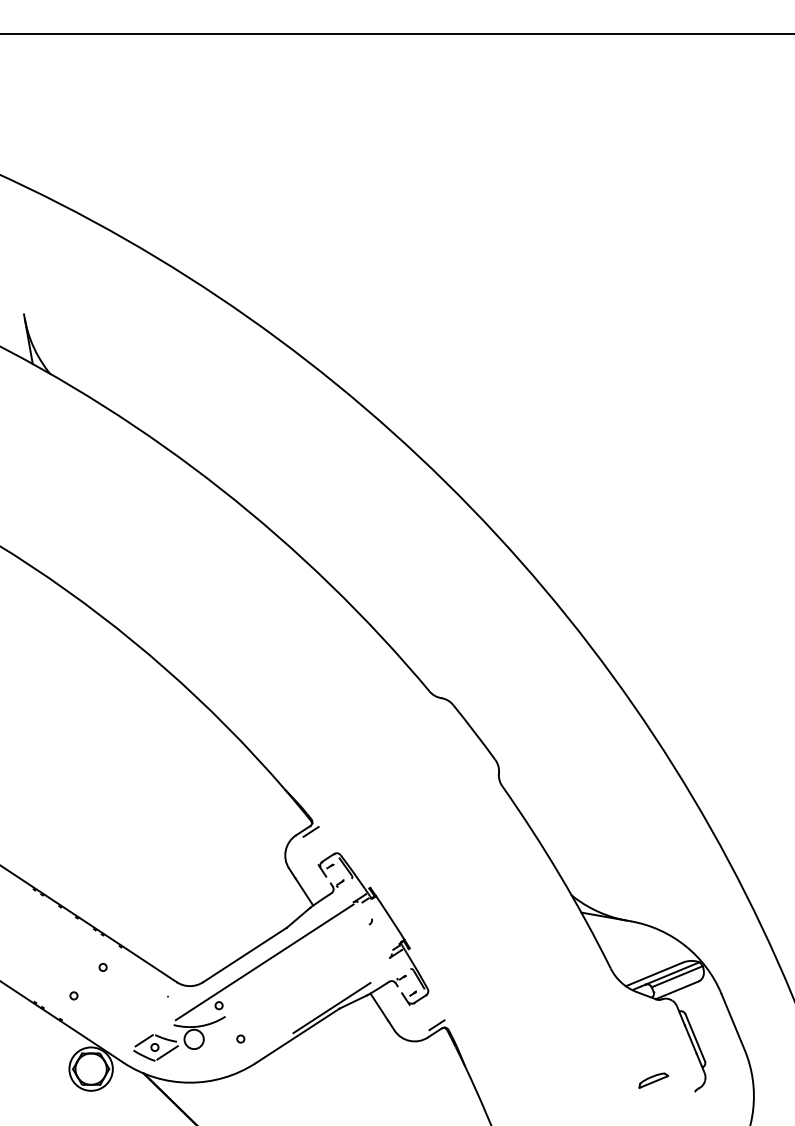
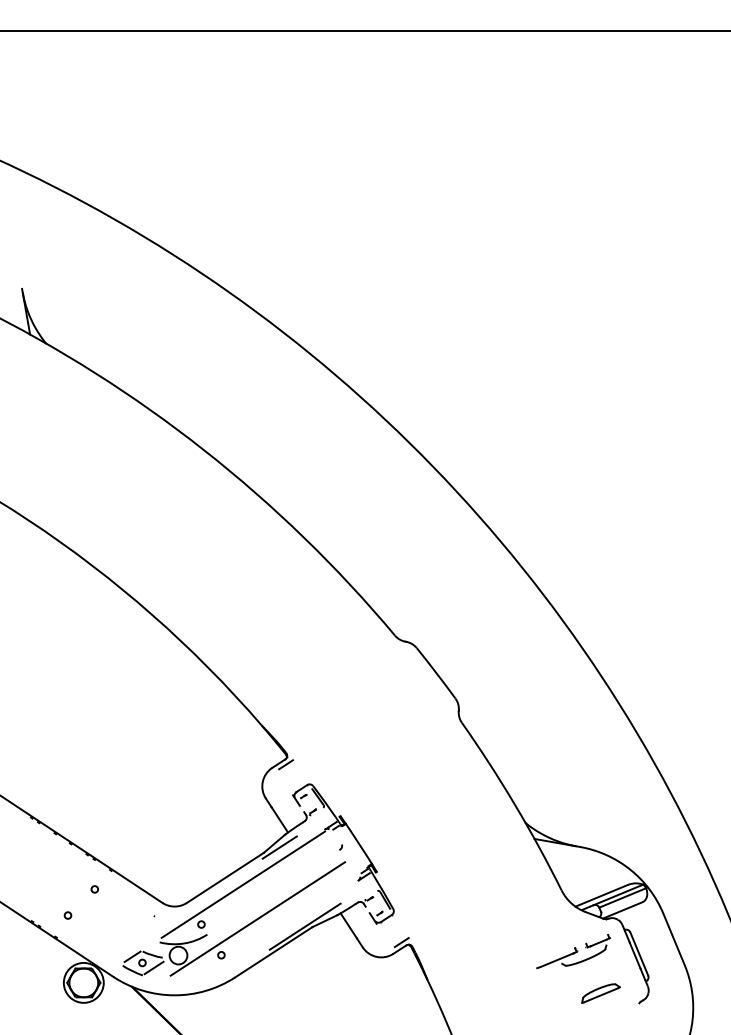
line: (303, 921) -> (279, 847), added
line: (280, 999) -> (257, 918), added
part: (623, 1035) -> (573, 951), added
part: (653, 1080) -> (600, 993), size x1.43

